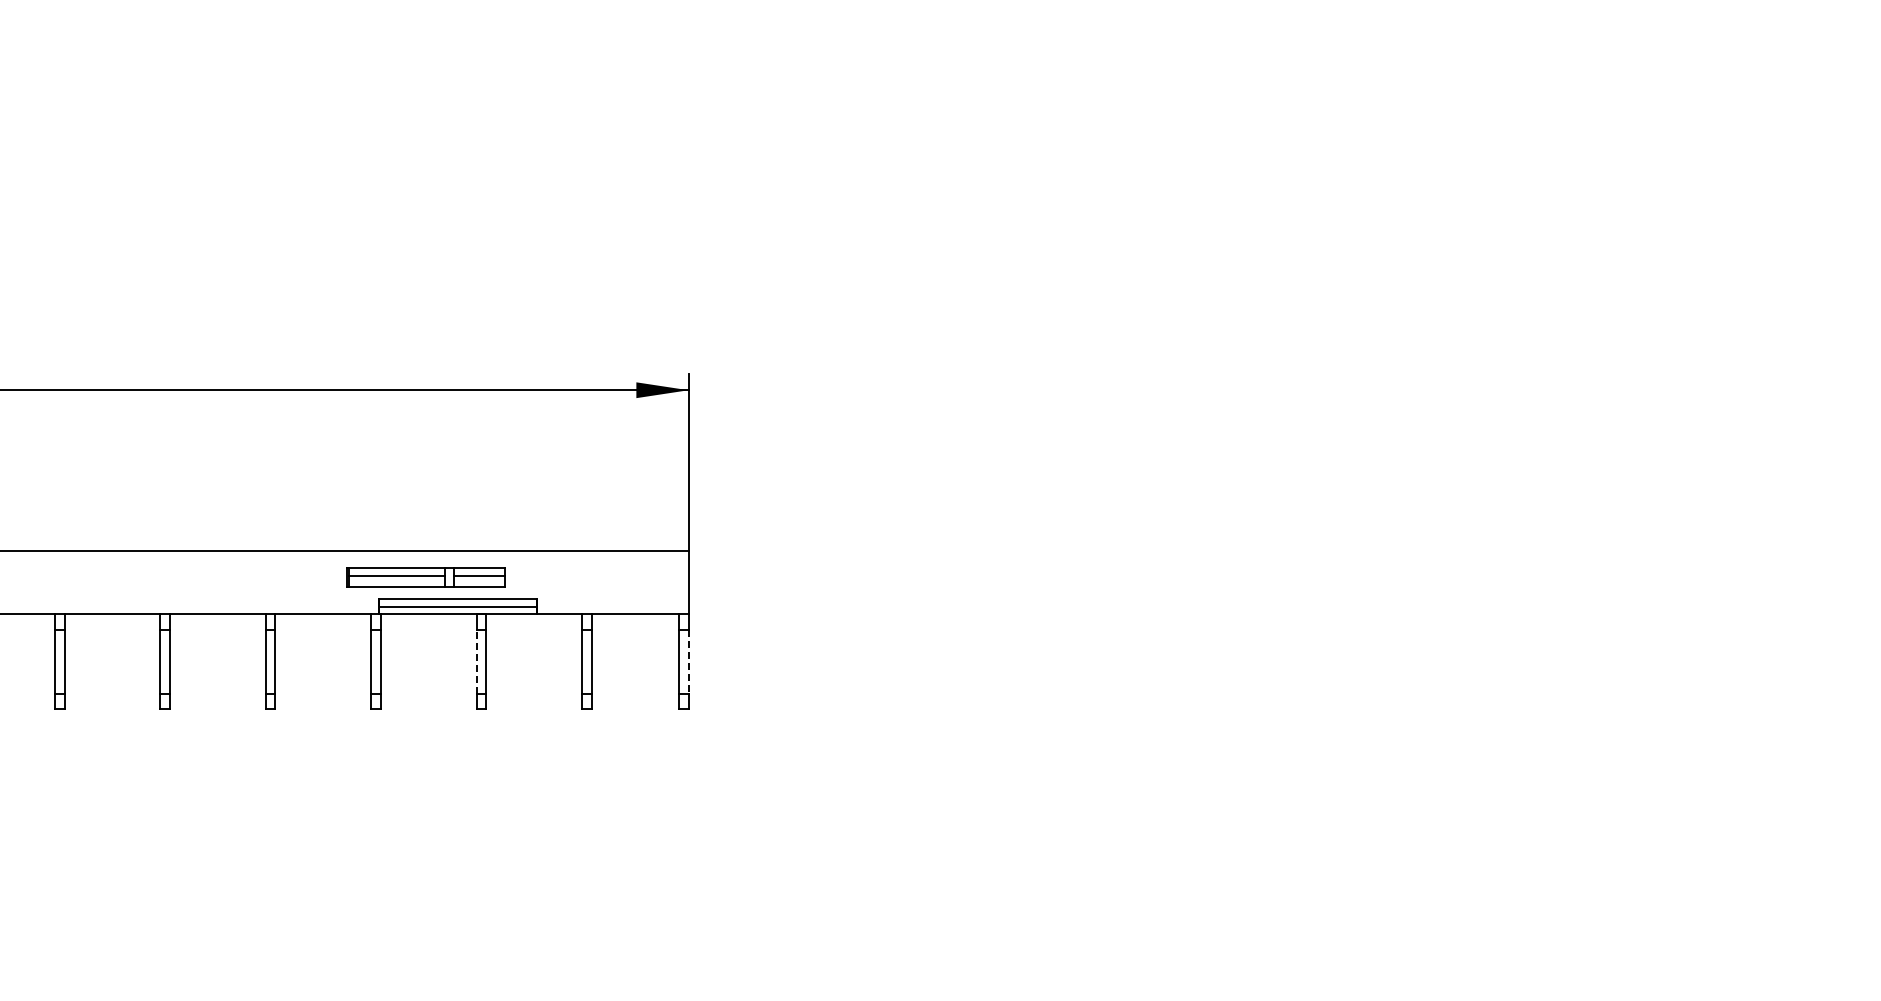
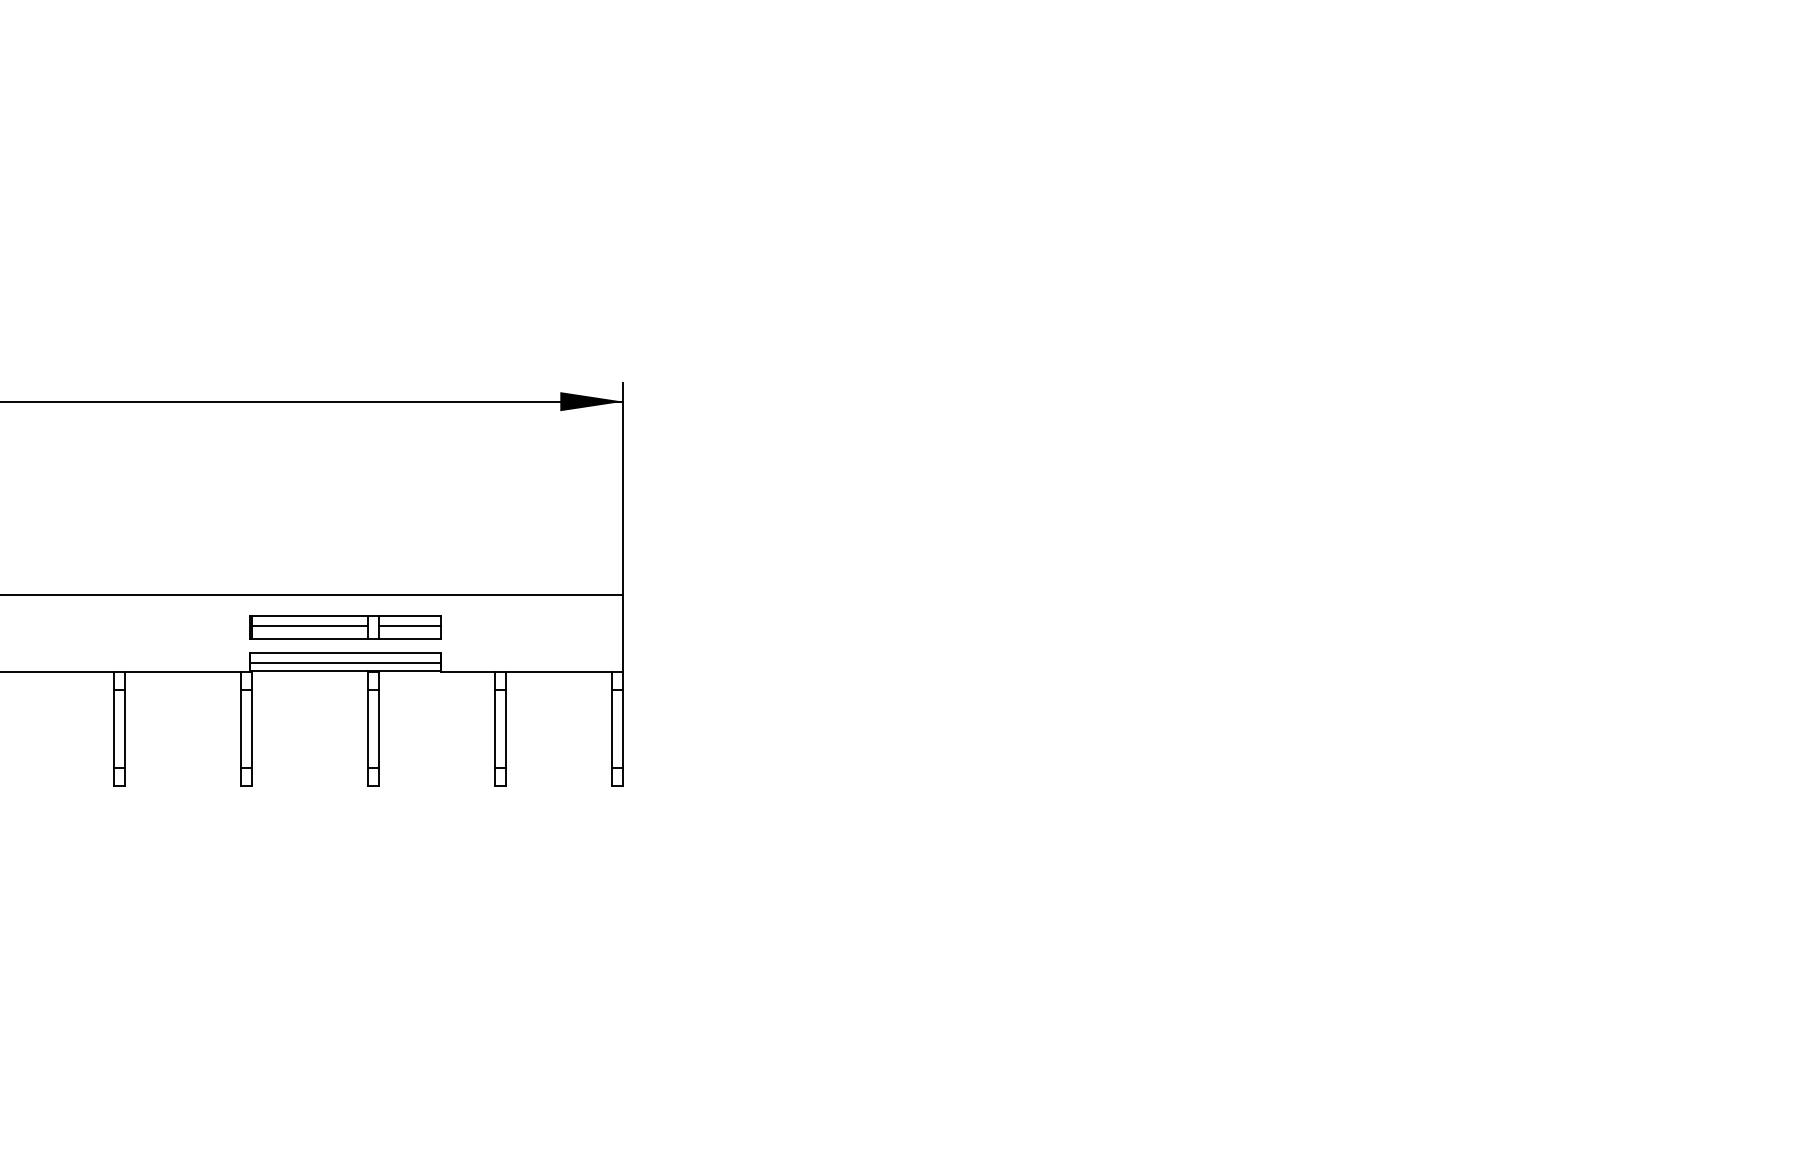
part: (425, 577) -> (344, 627), moved
line: (476, 661) -> (367, 728), dashed -> solid
line: (688, 662) -> (623, 729), dashed -> solid

